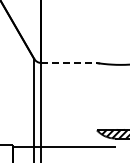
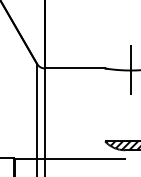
line: (69, 63) -> (75, 69), dashed -> solid
line: (120, 64) -> (130, 70), added

